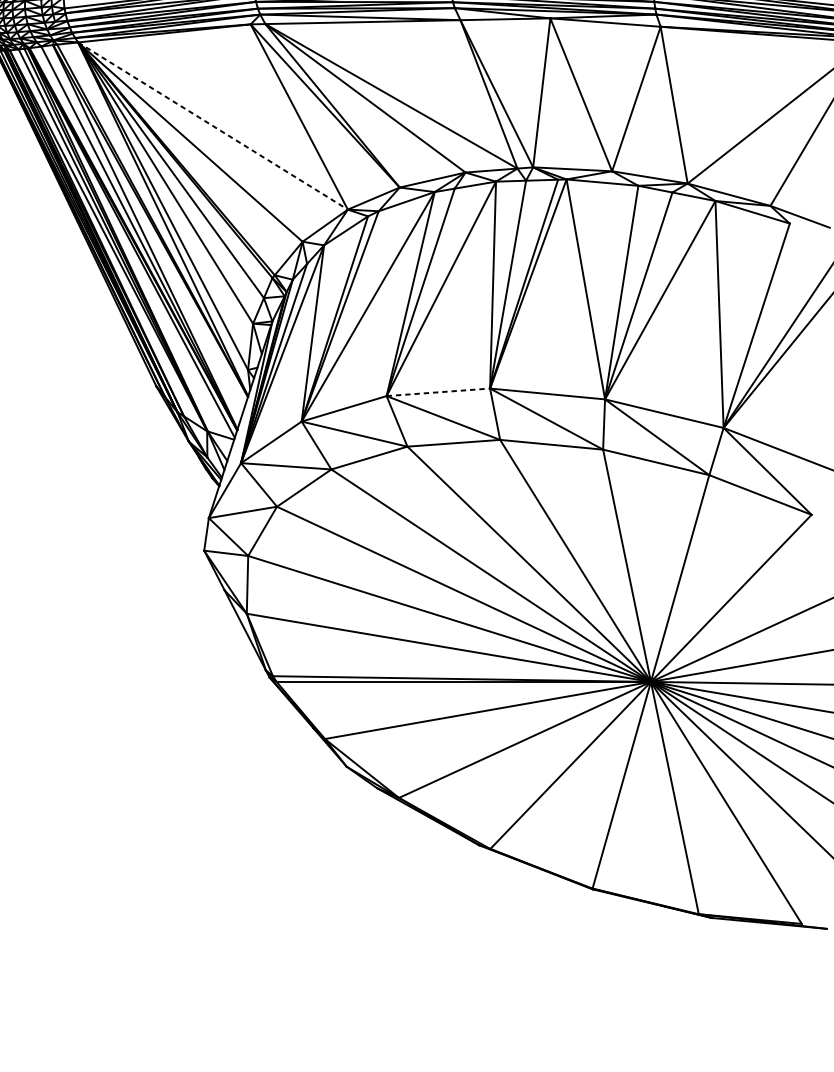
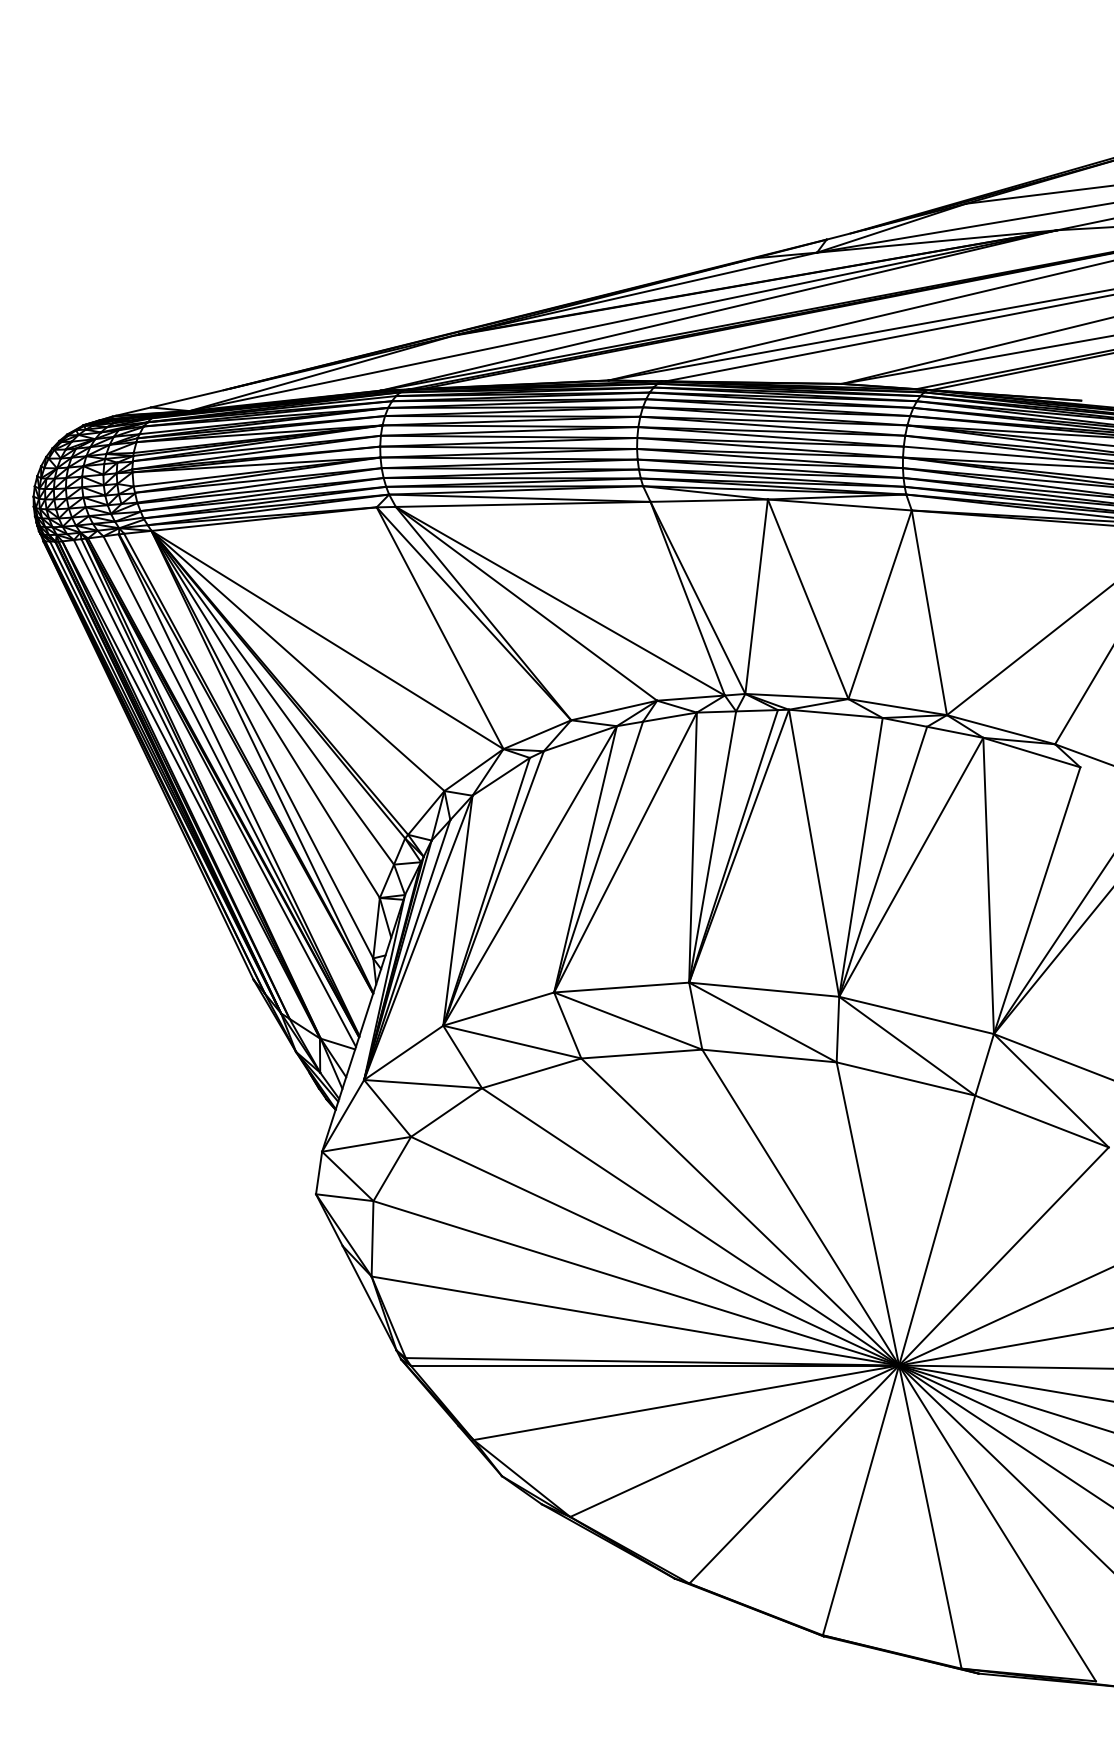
line: (212, 126) -> (327, 640), dashed -> solid
line: (438, 392) -> (621, 987), dashed -> solid

